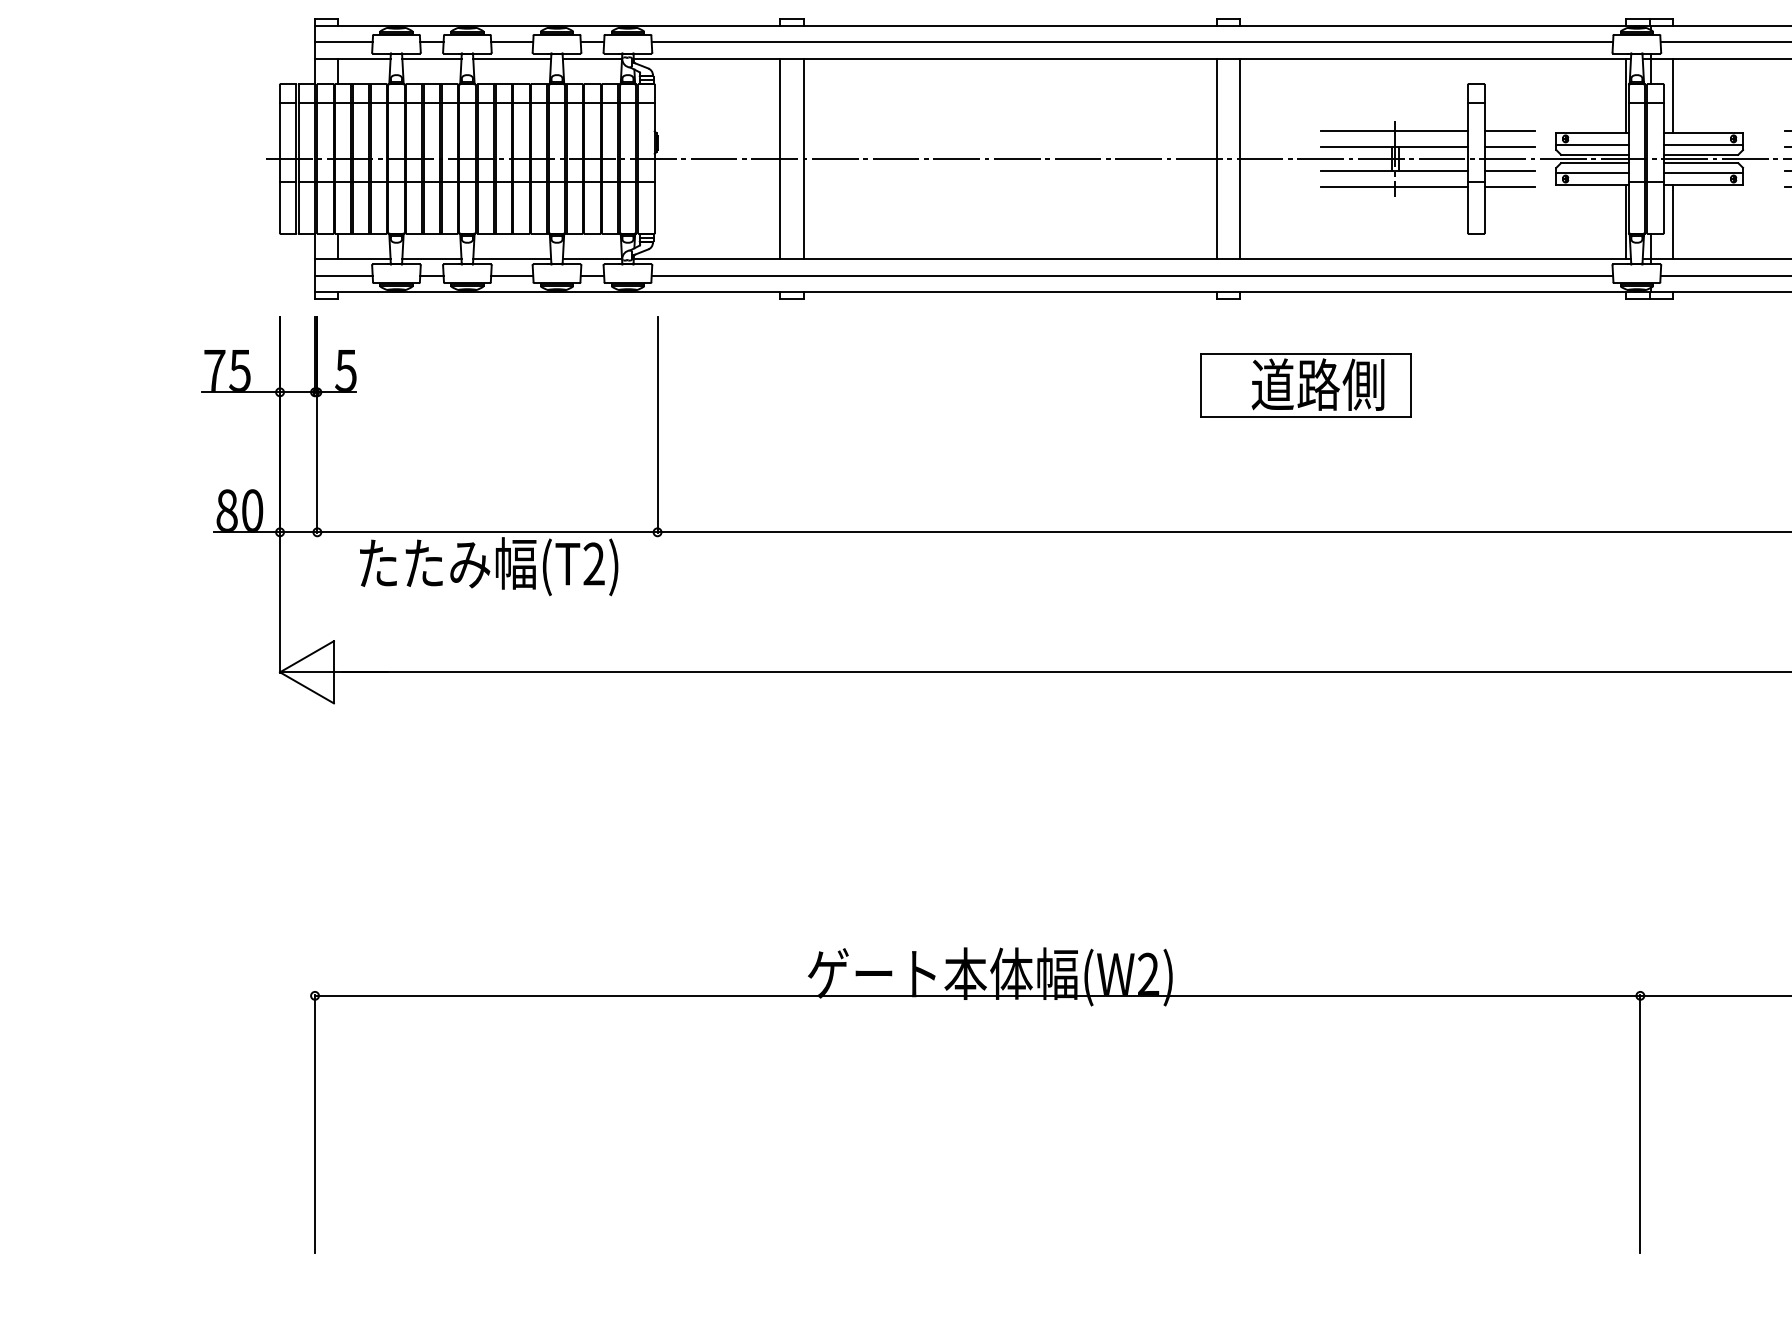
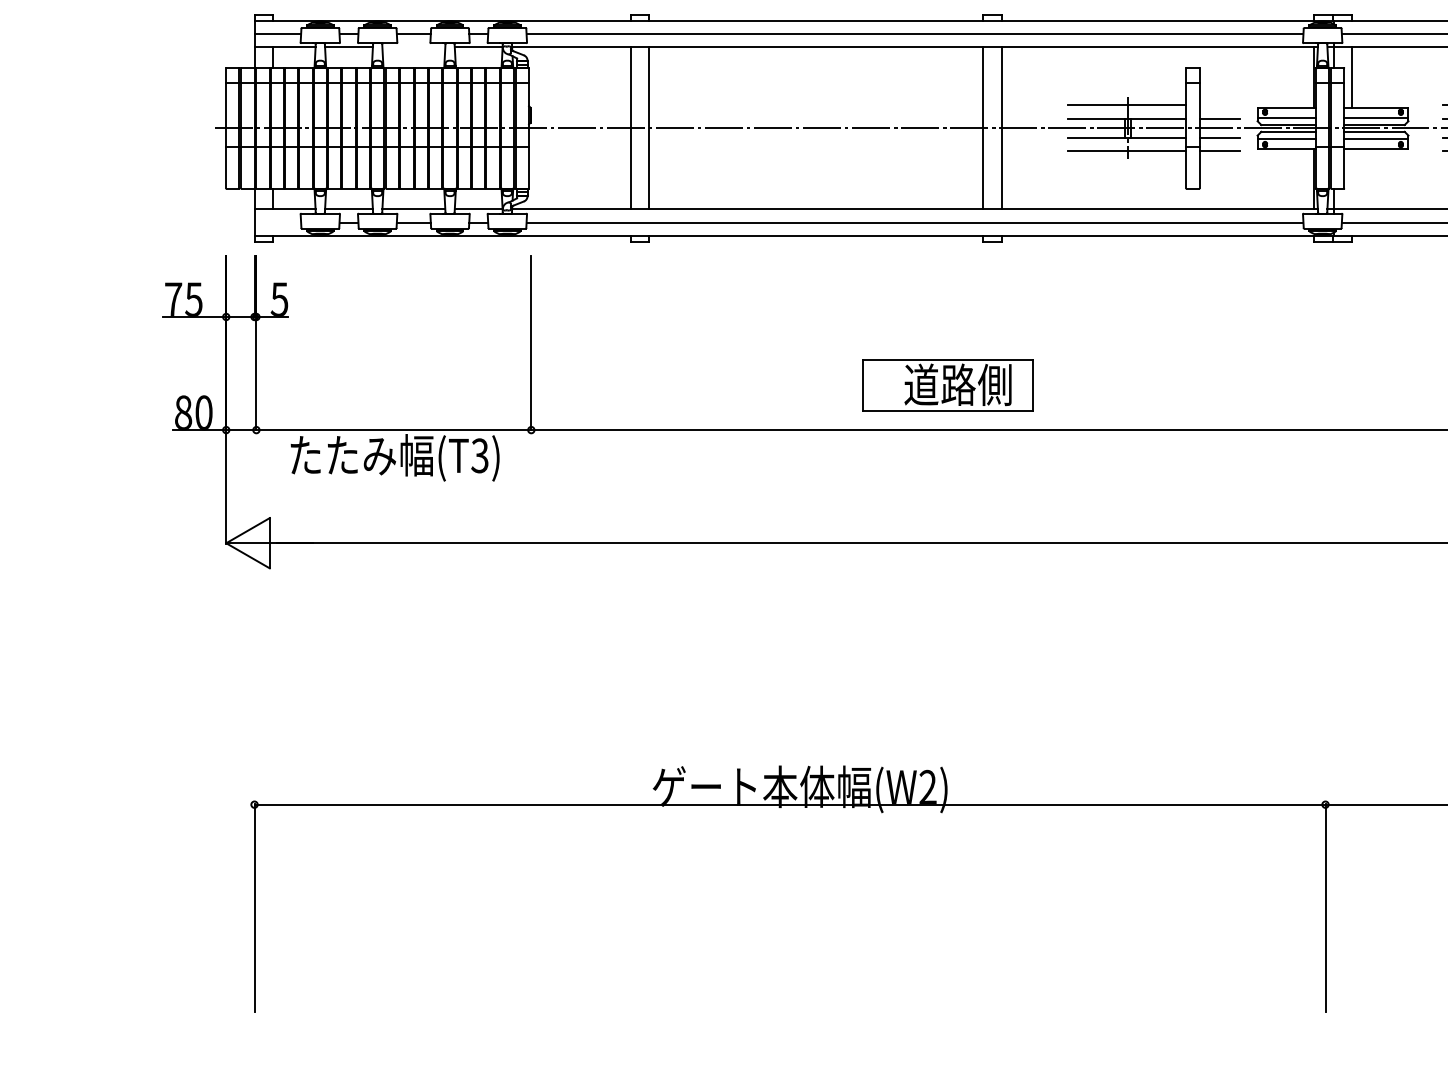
line: (511, 58) -> (413, 47), removed
line: (1509, 130) -> (1219, 105), removed
line: (1672, 222) -> (1351, 179), removed
line: (343, 275) -> (277, 222), removed
part: (1304, 385) -> (947, 385), moved
text: (593, 564) -> (479, 456), (T2) -> (T3)

